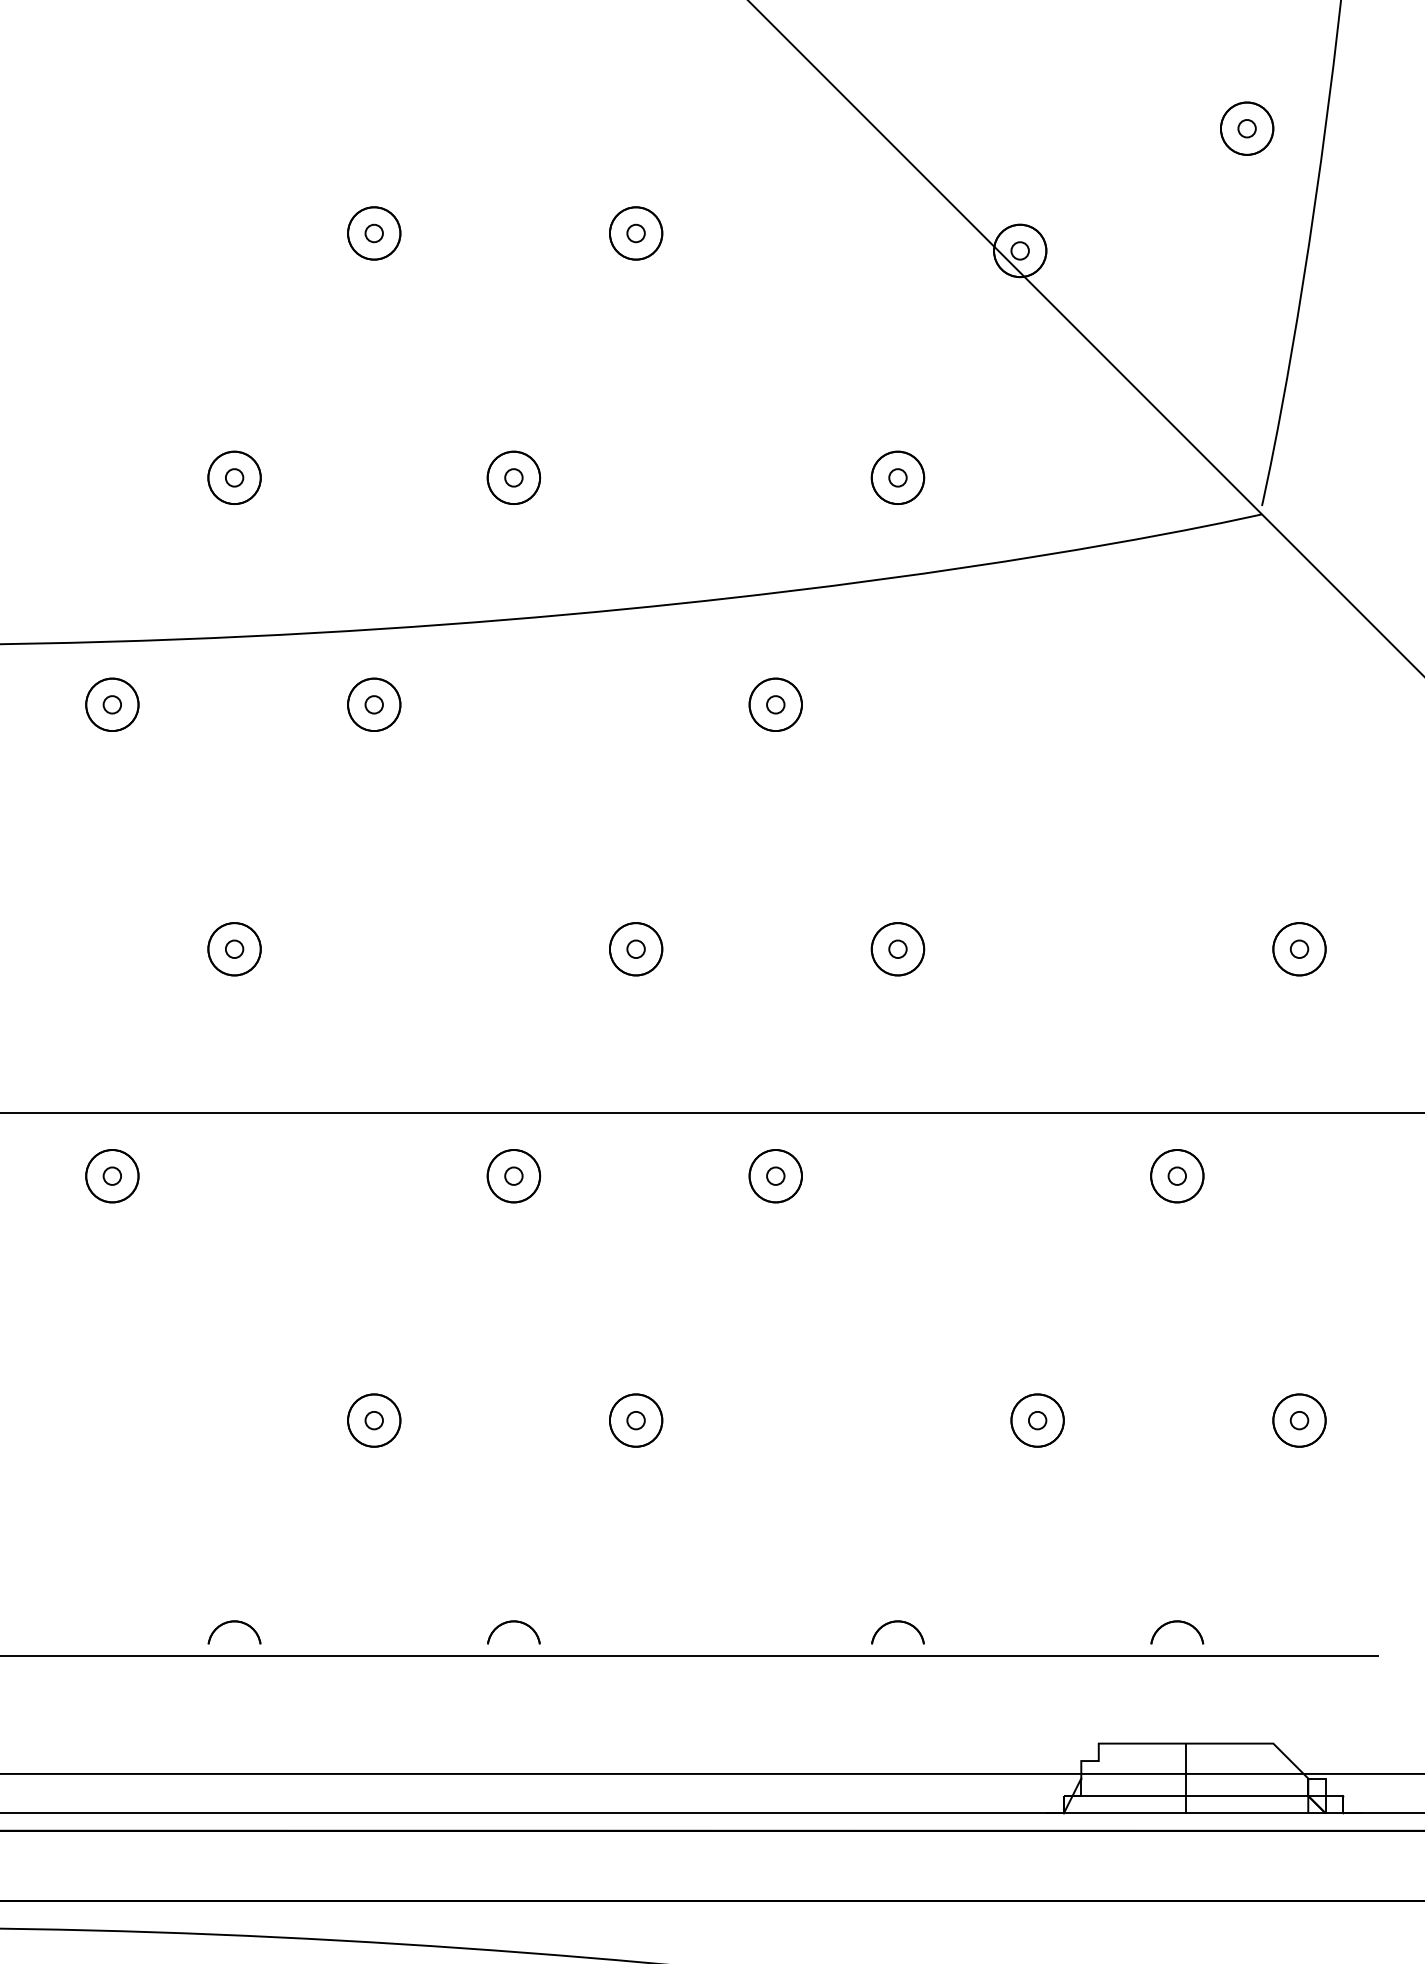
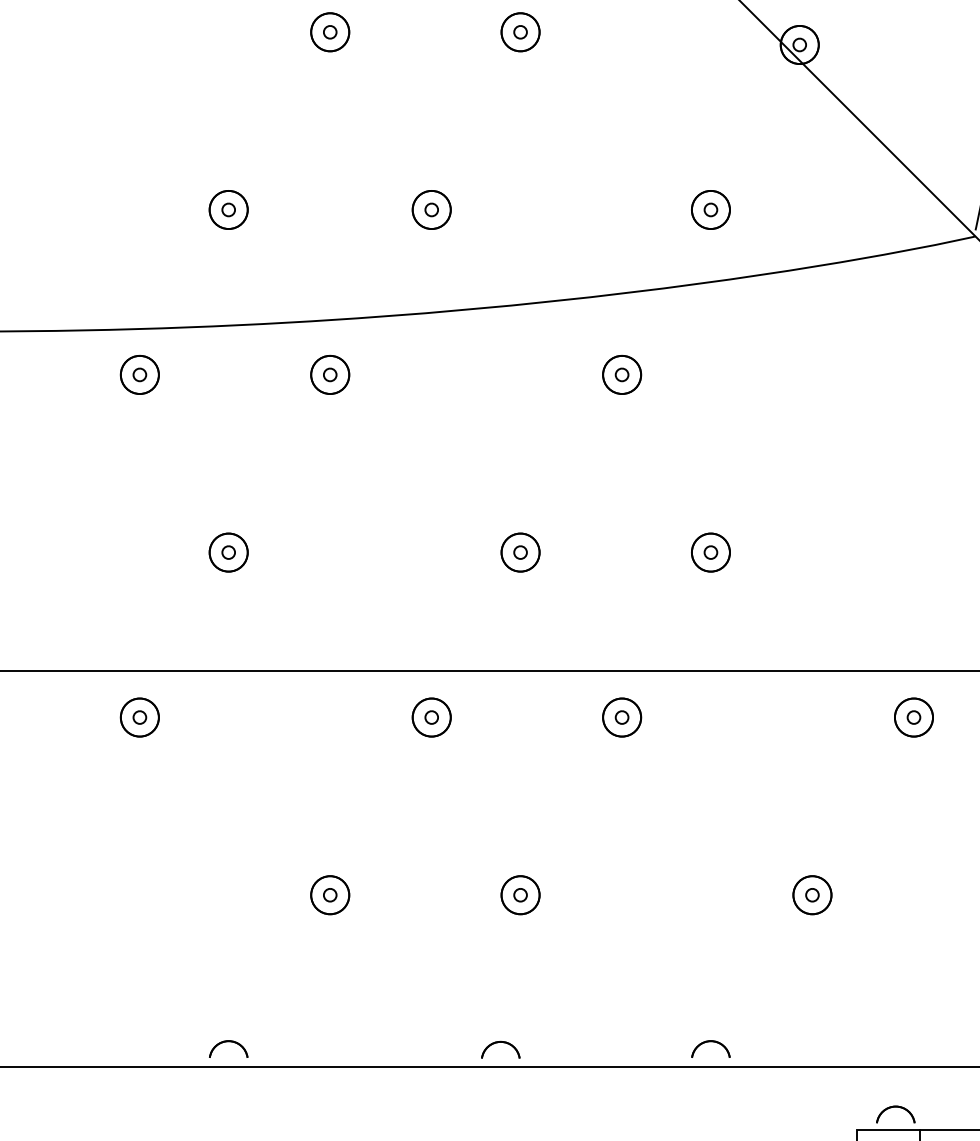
part: (513, 1622) -> (500, 1042), moved
part: (1177, 1622) -> (895, 1107), moved

